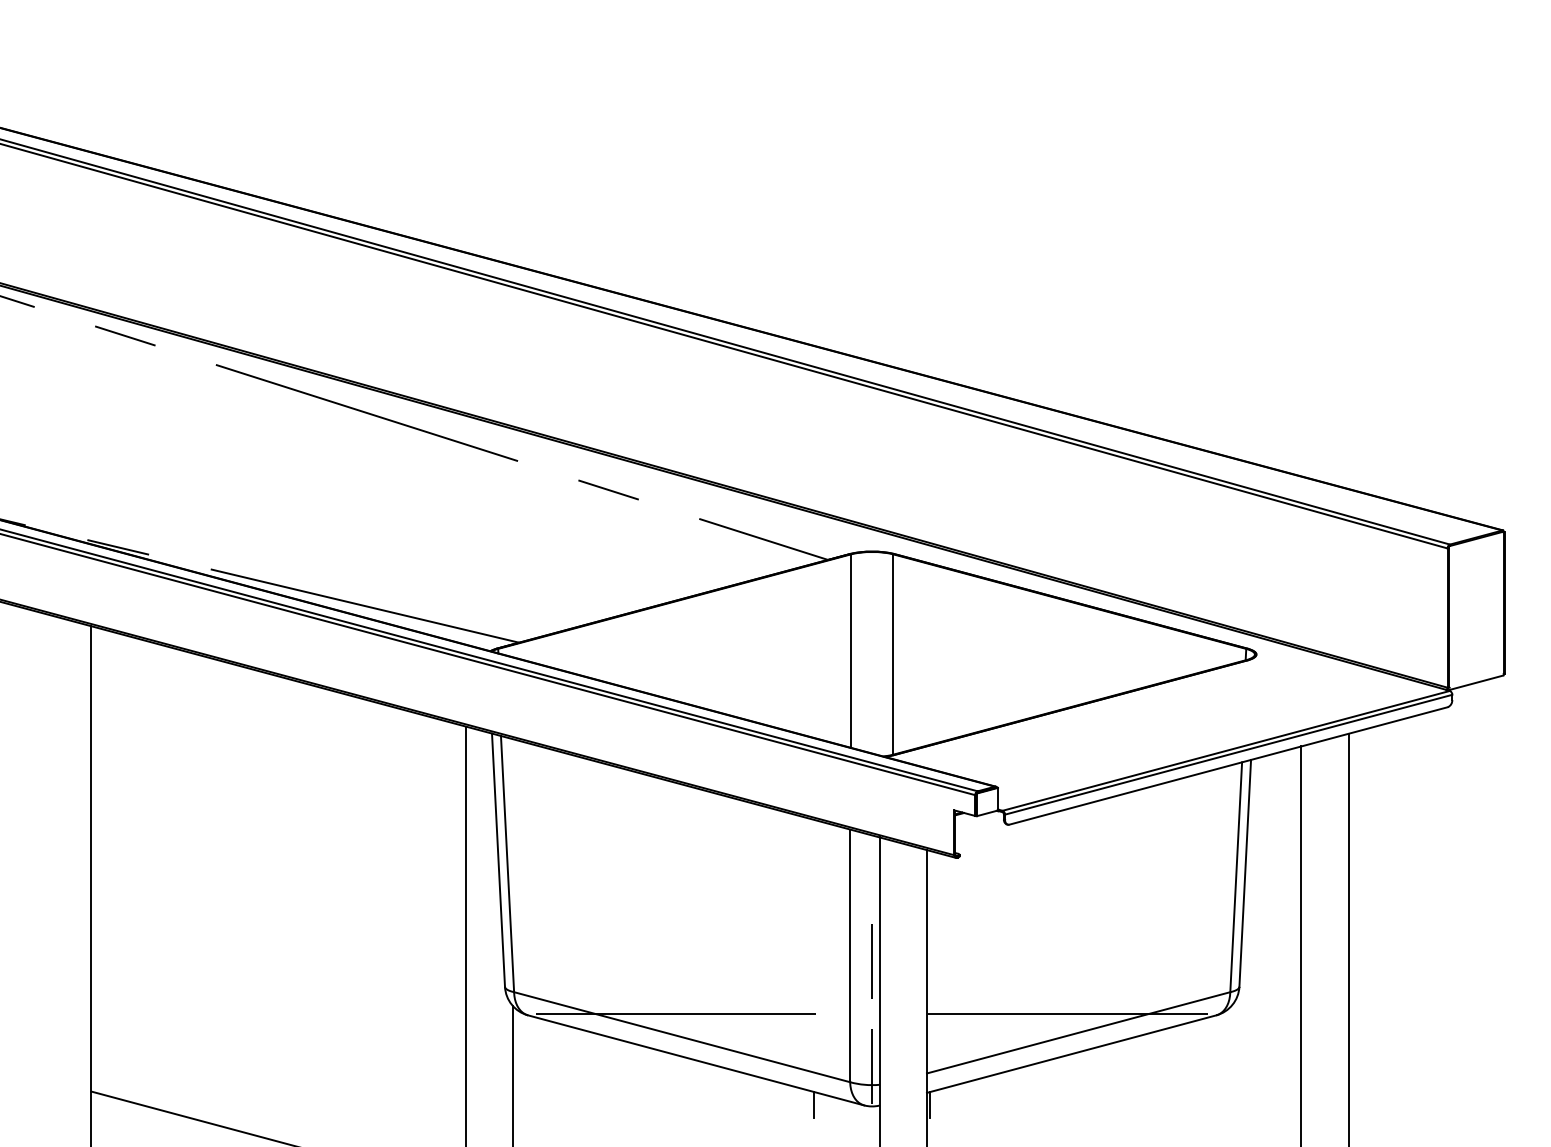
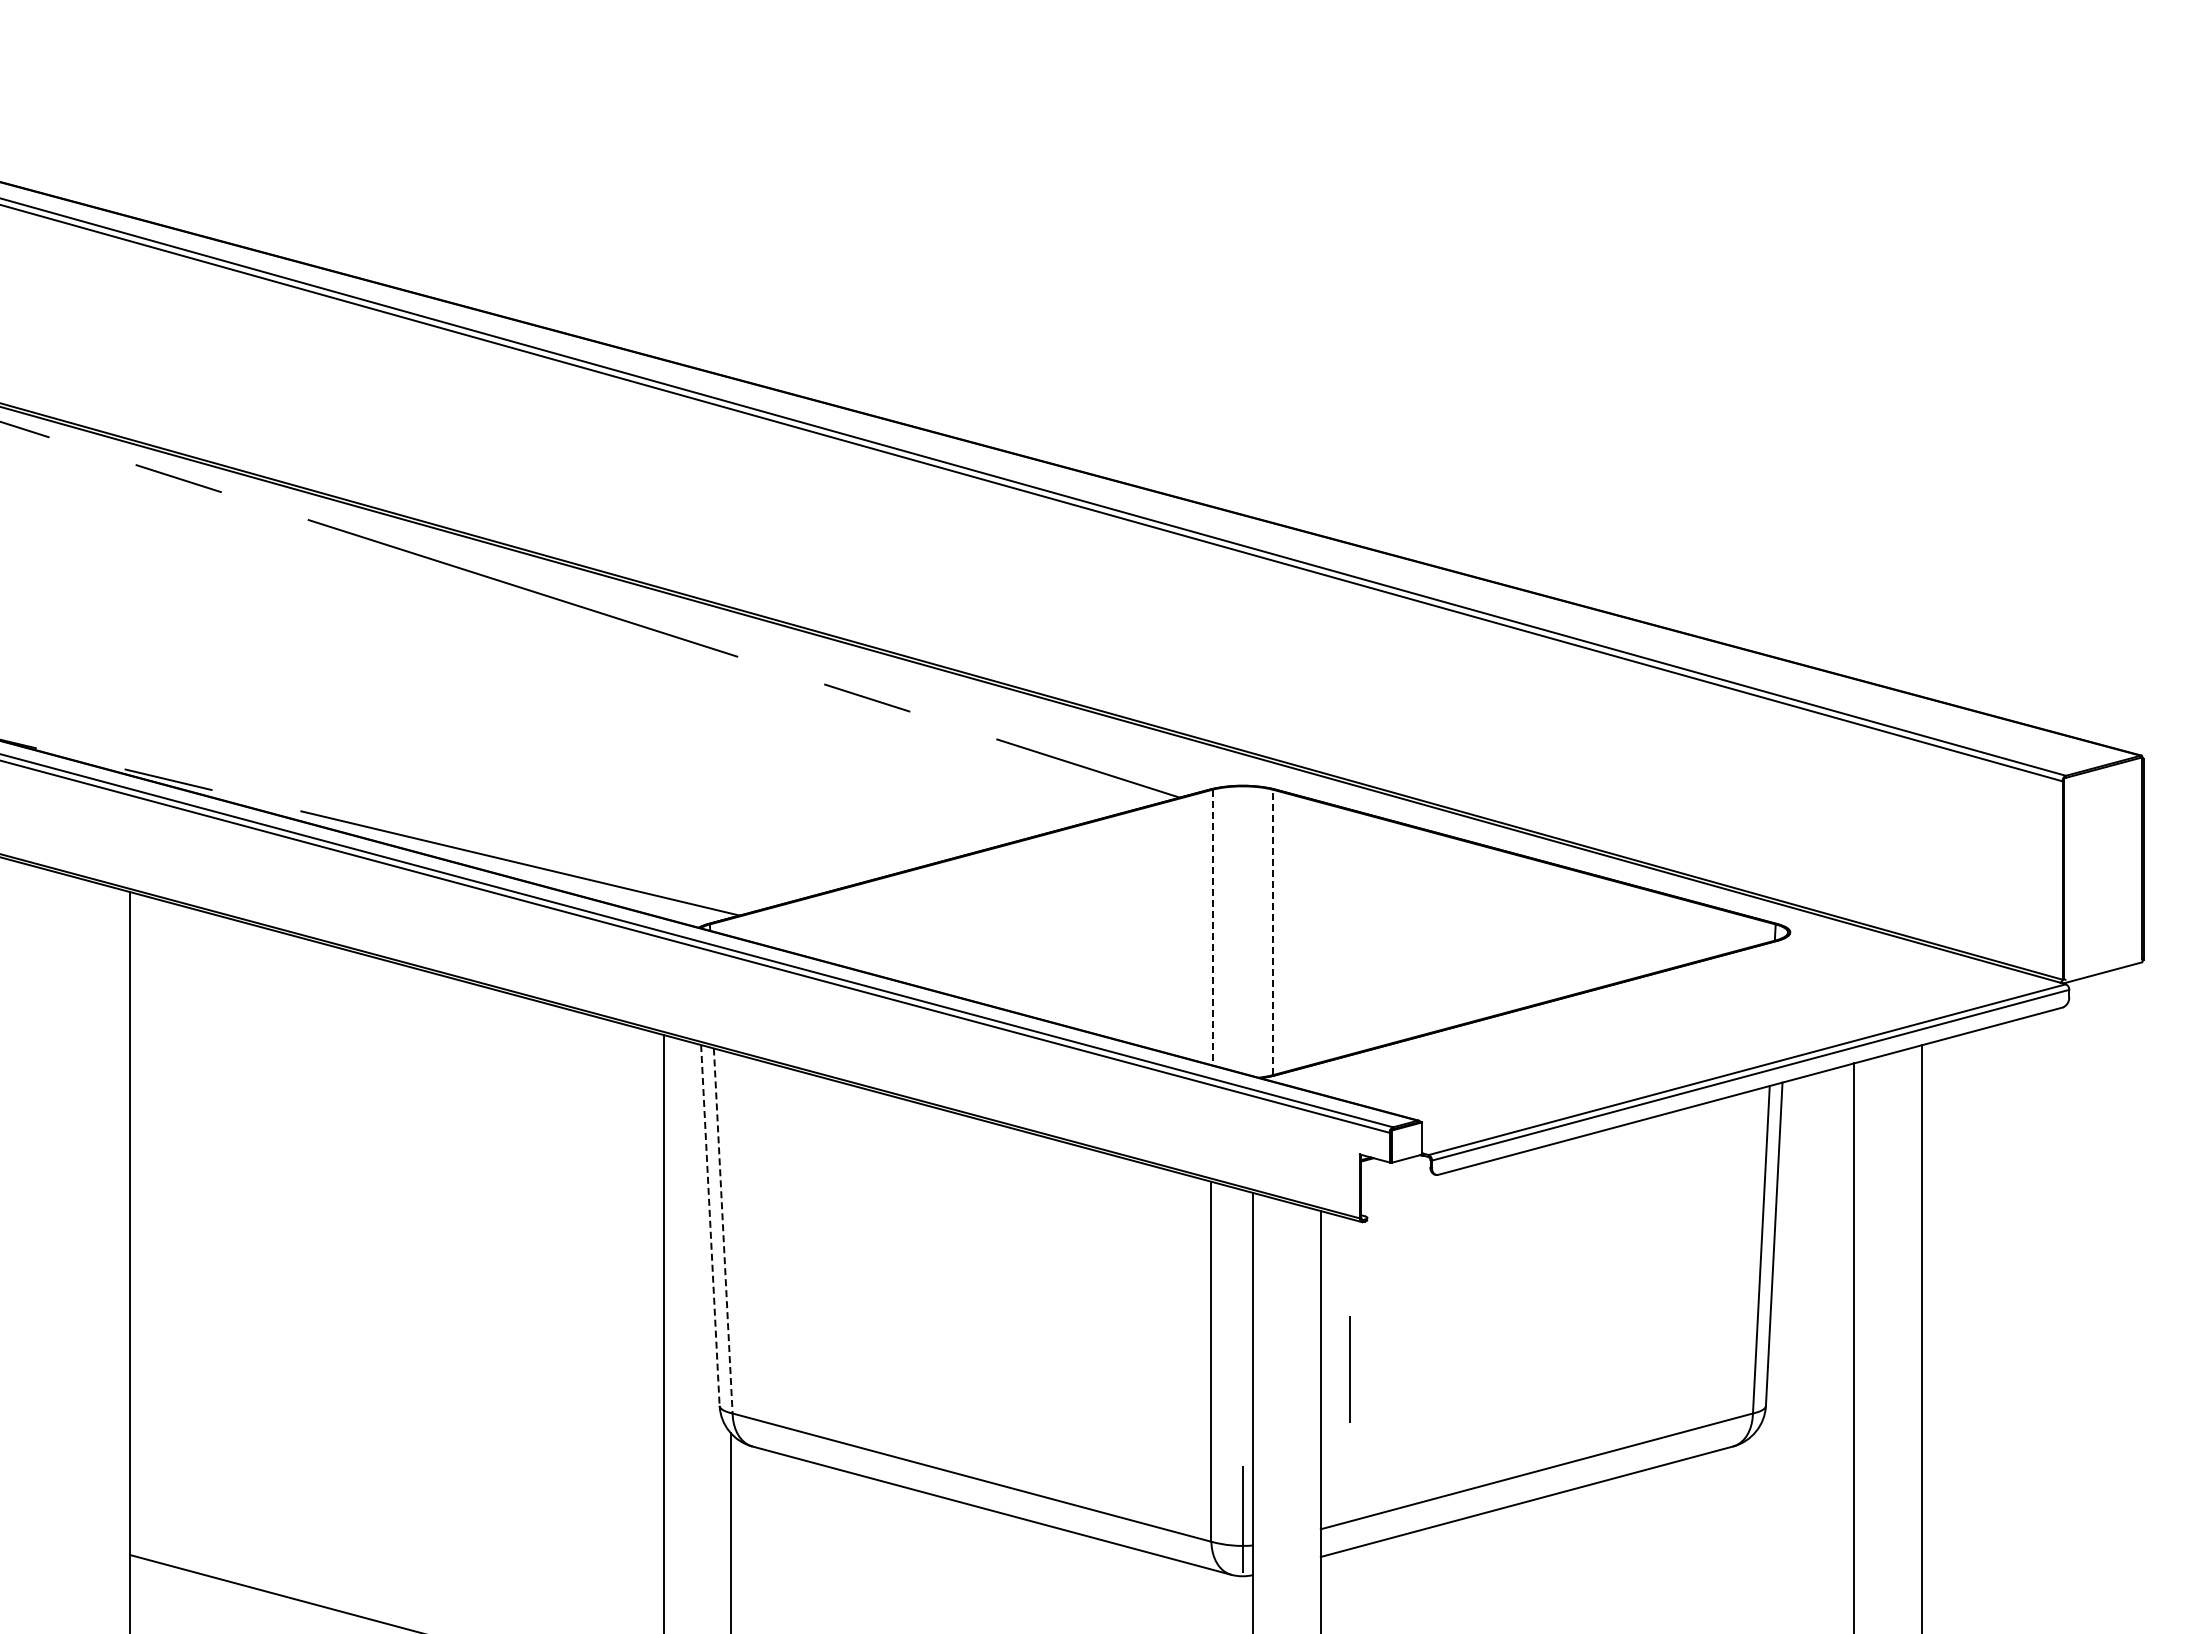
line: (850, 651) -> (1212, 927), solid -> dashed
line: (893, 654) -> (1272, 932), solid -> dashed
line: (498, 860) -> (710, 1225), solid -> dashed
line: (507, 863) -> (723, 1230), solid -> dashed
line: (872, 961) -> (1349, 1369), moved
line: (676, 1013) -> (963, 1444), removed
line: (1067, 1013) -> (1521, 1444), removed
line: (814, 1105) -> (1160, 1574), removed
line: (930, 1105) -> (1325, 1574), removed

